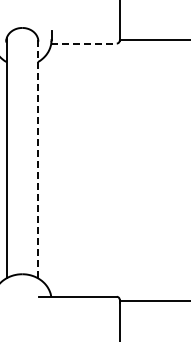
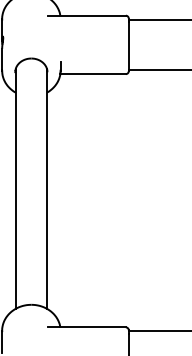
line: (84, 43) -> (93, 74), dashed -> solid
line: (37, 158) -> (46, 189), dashed -> solid

